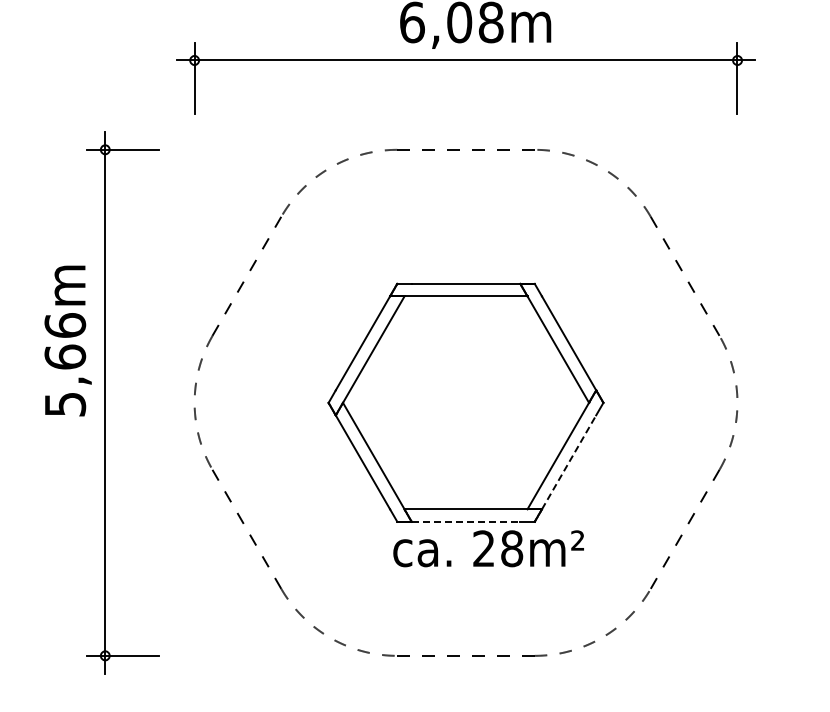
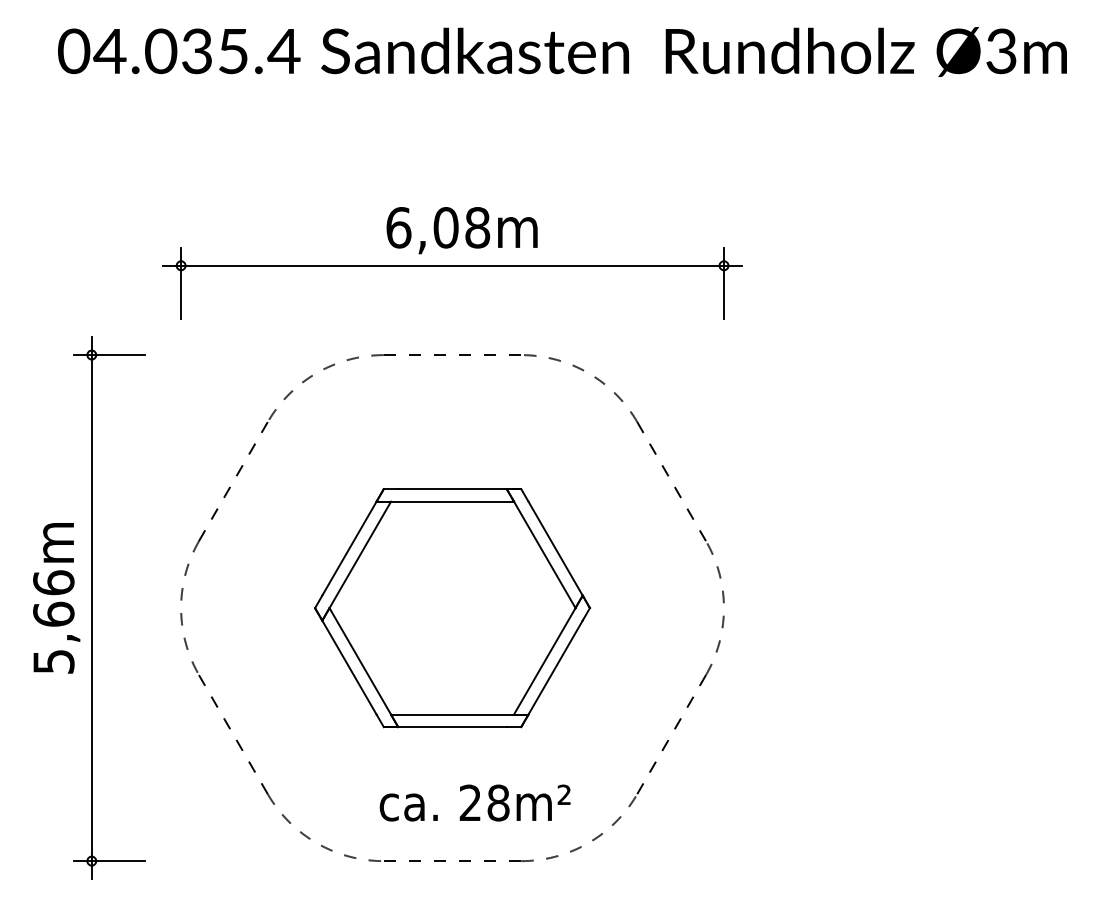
text: (68, 341) -> (56, 598), moved
line: (569, 462) -> (555, 667), dashed -> solid
line: (466, 522) -> (452, 727), dashed -> solid
text: (488, 548) -> (474, 802), moved

